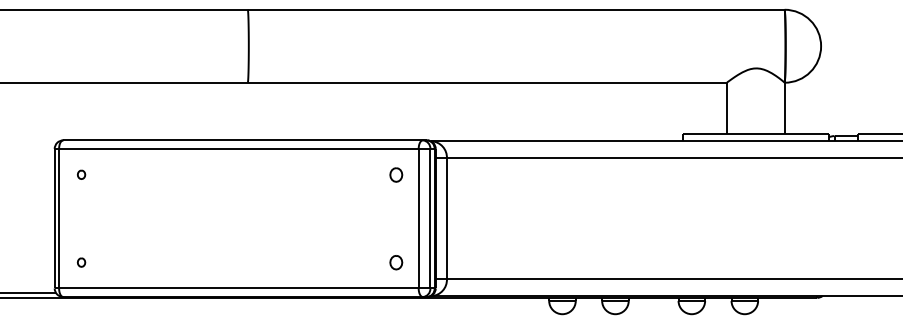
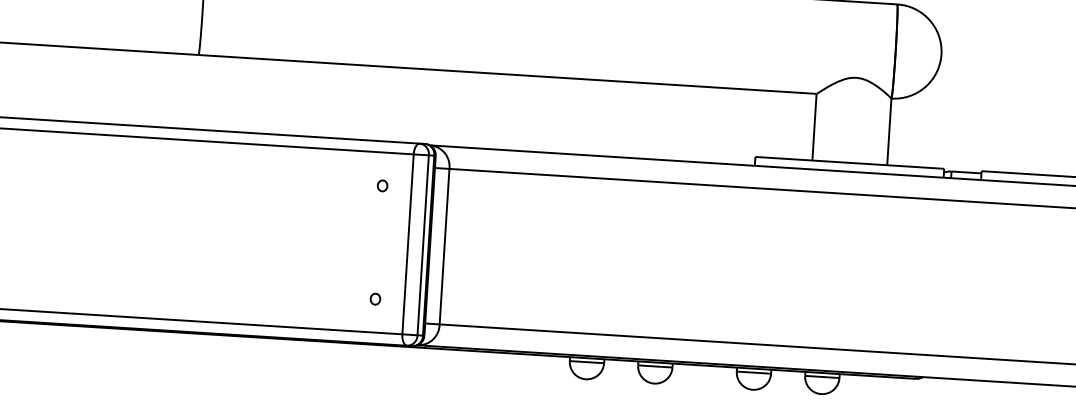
part: (395, 174) -> (381, 185), size x0.62
part: (395, 262) -> (374, 299), size x0.62

